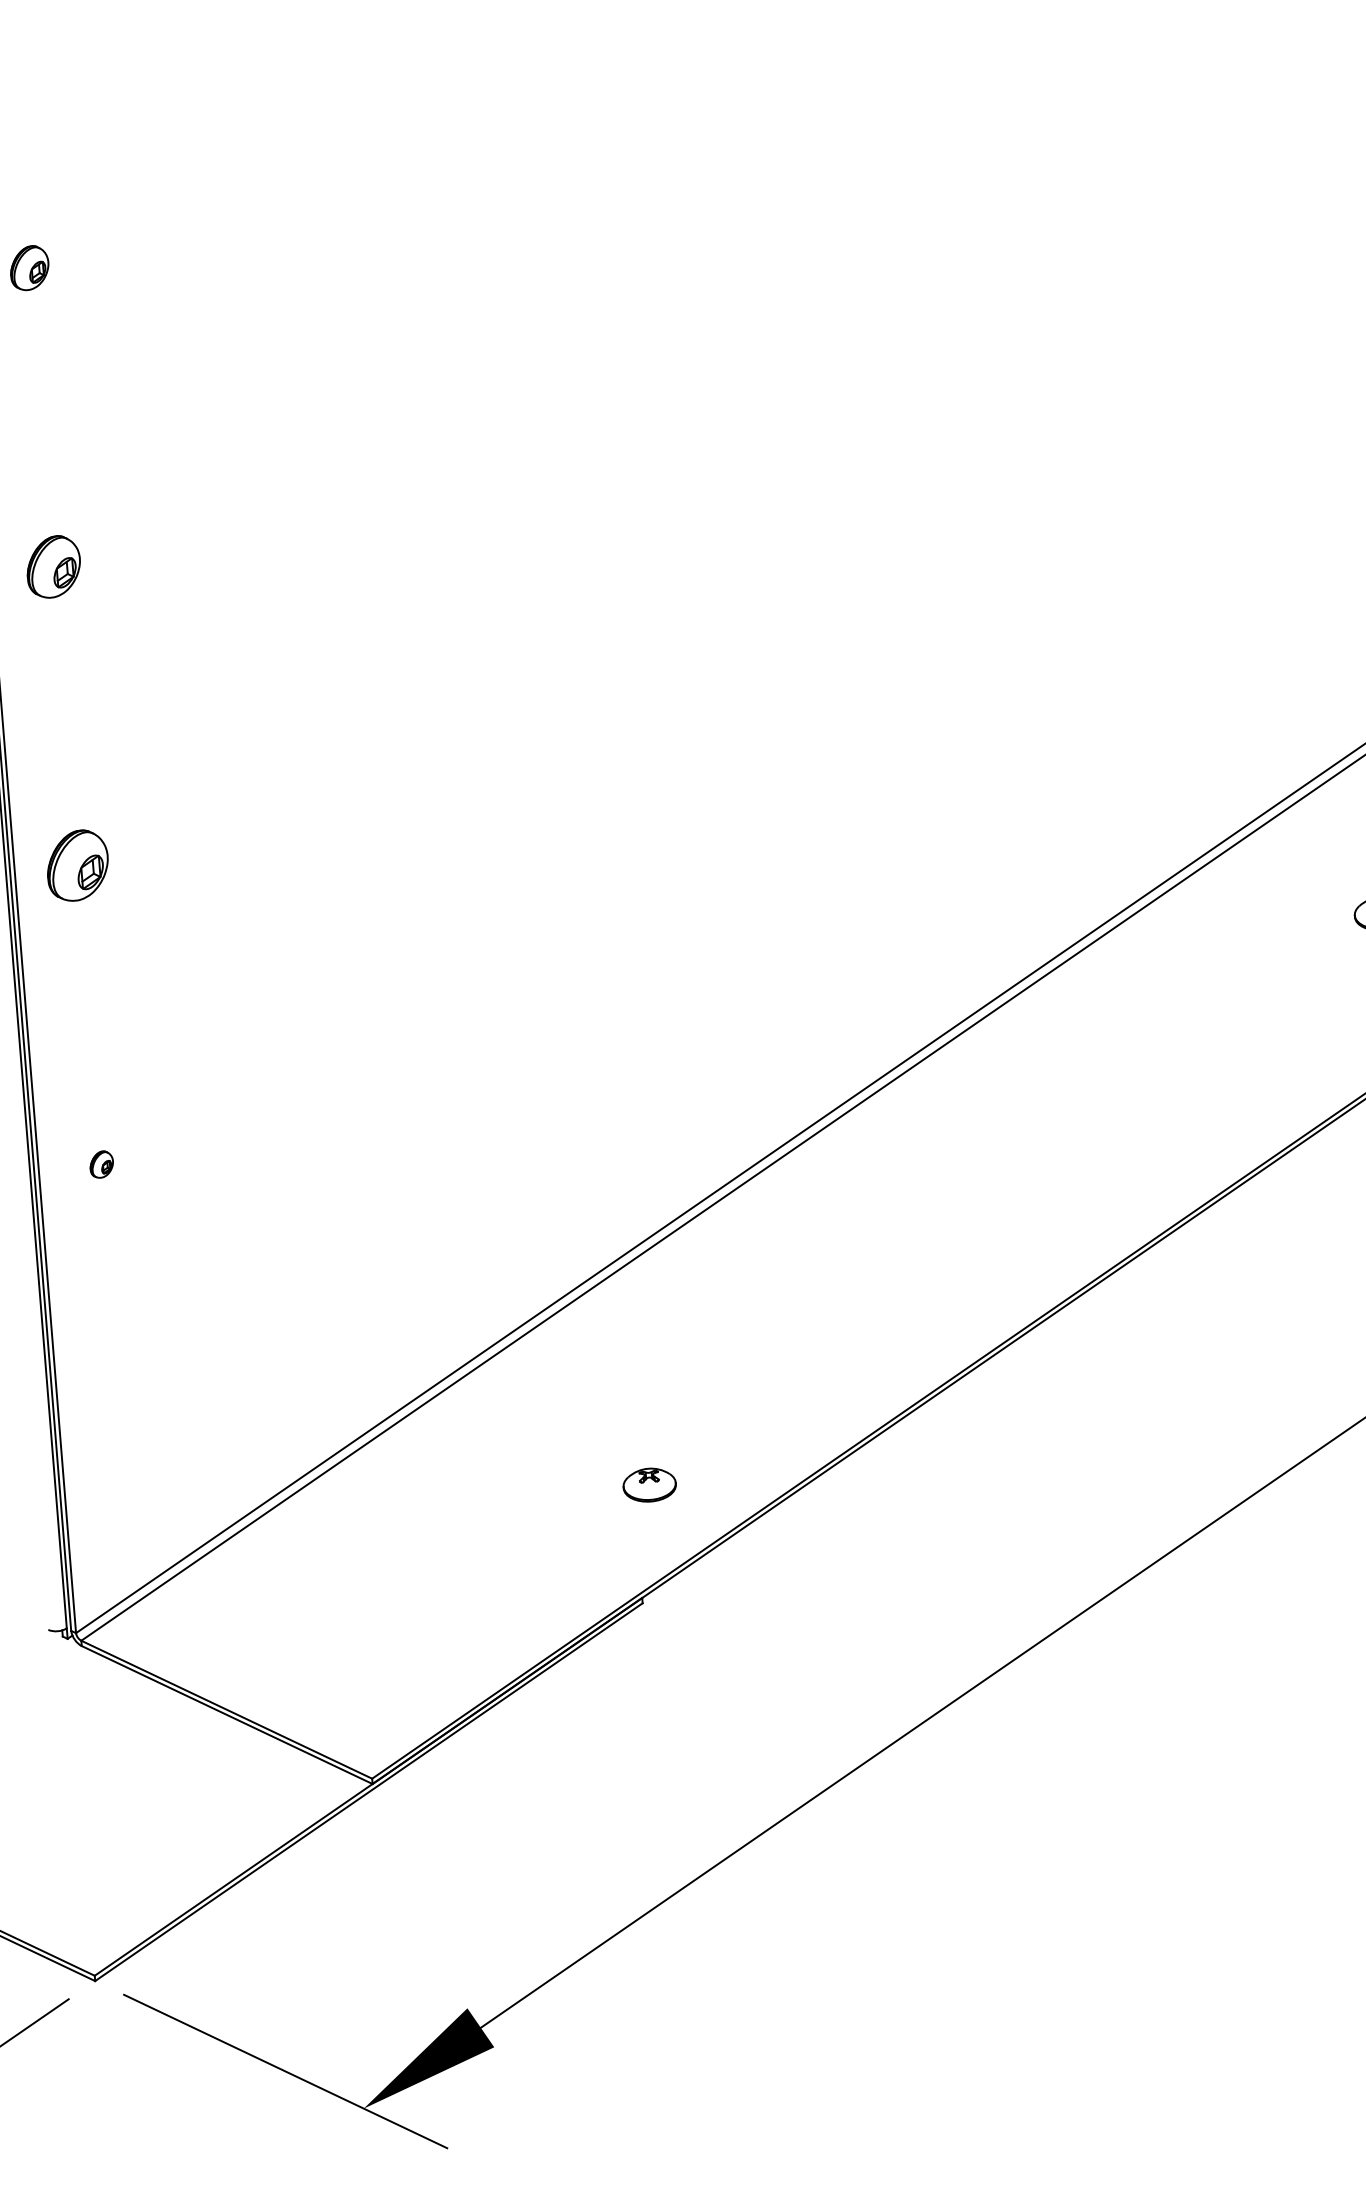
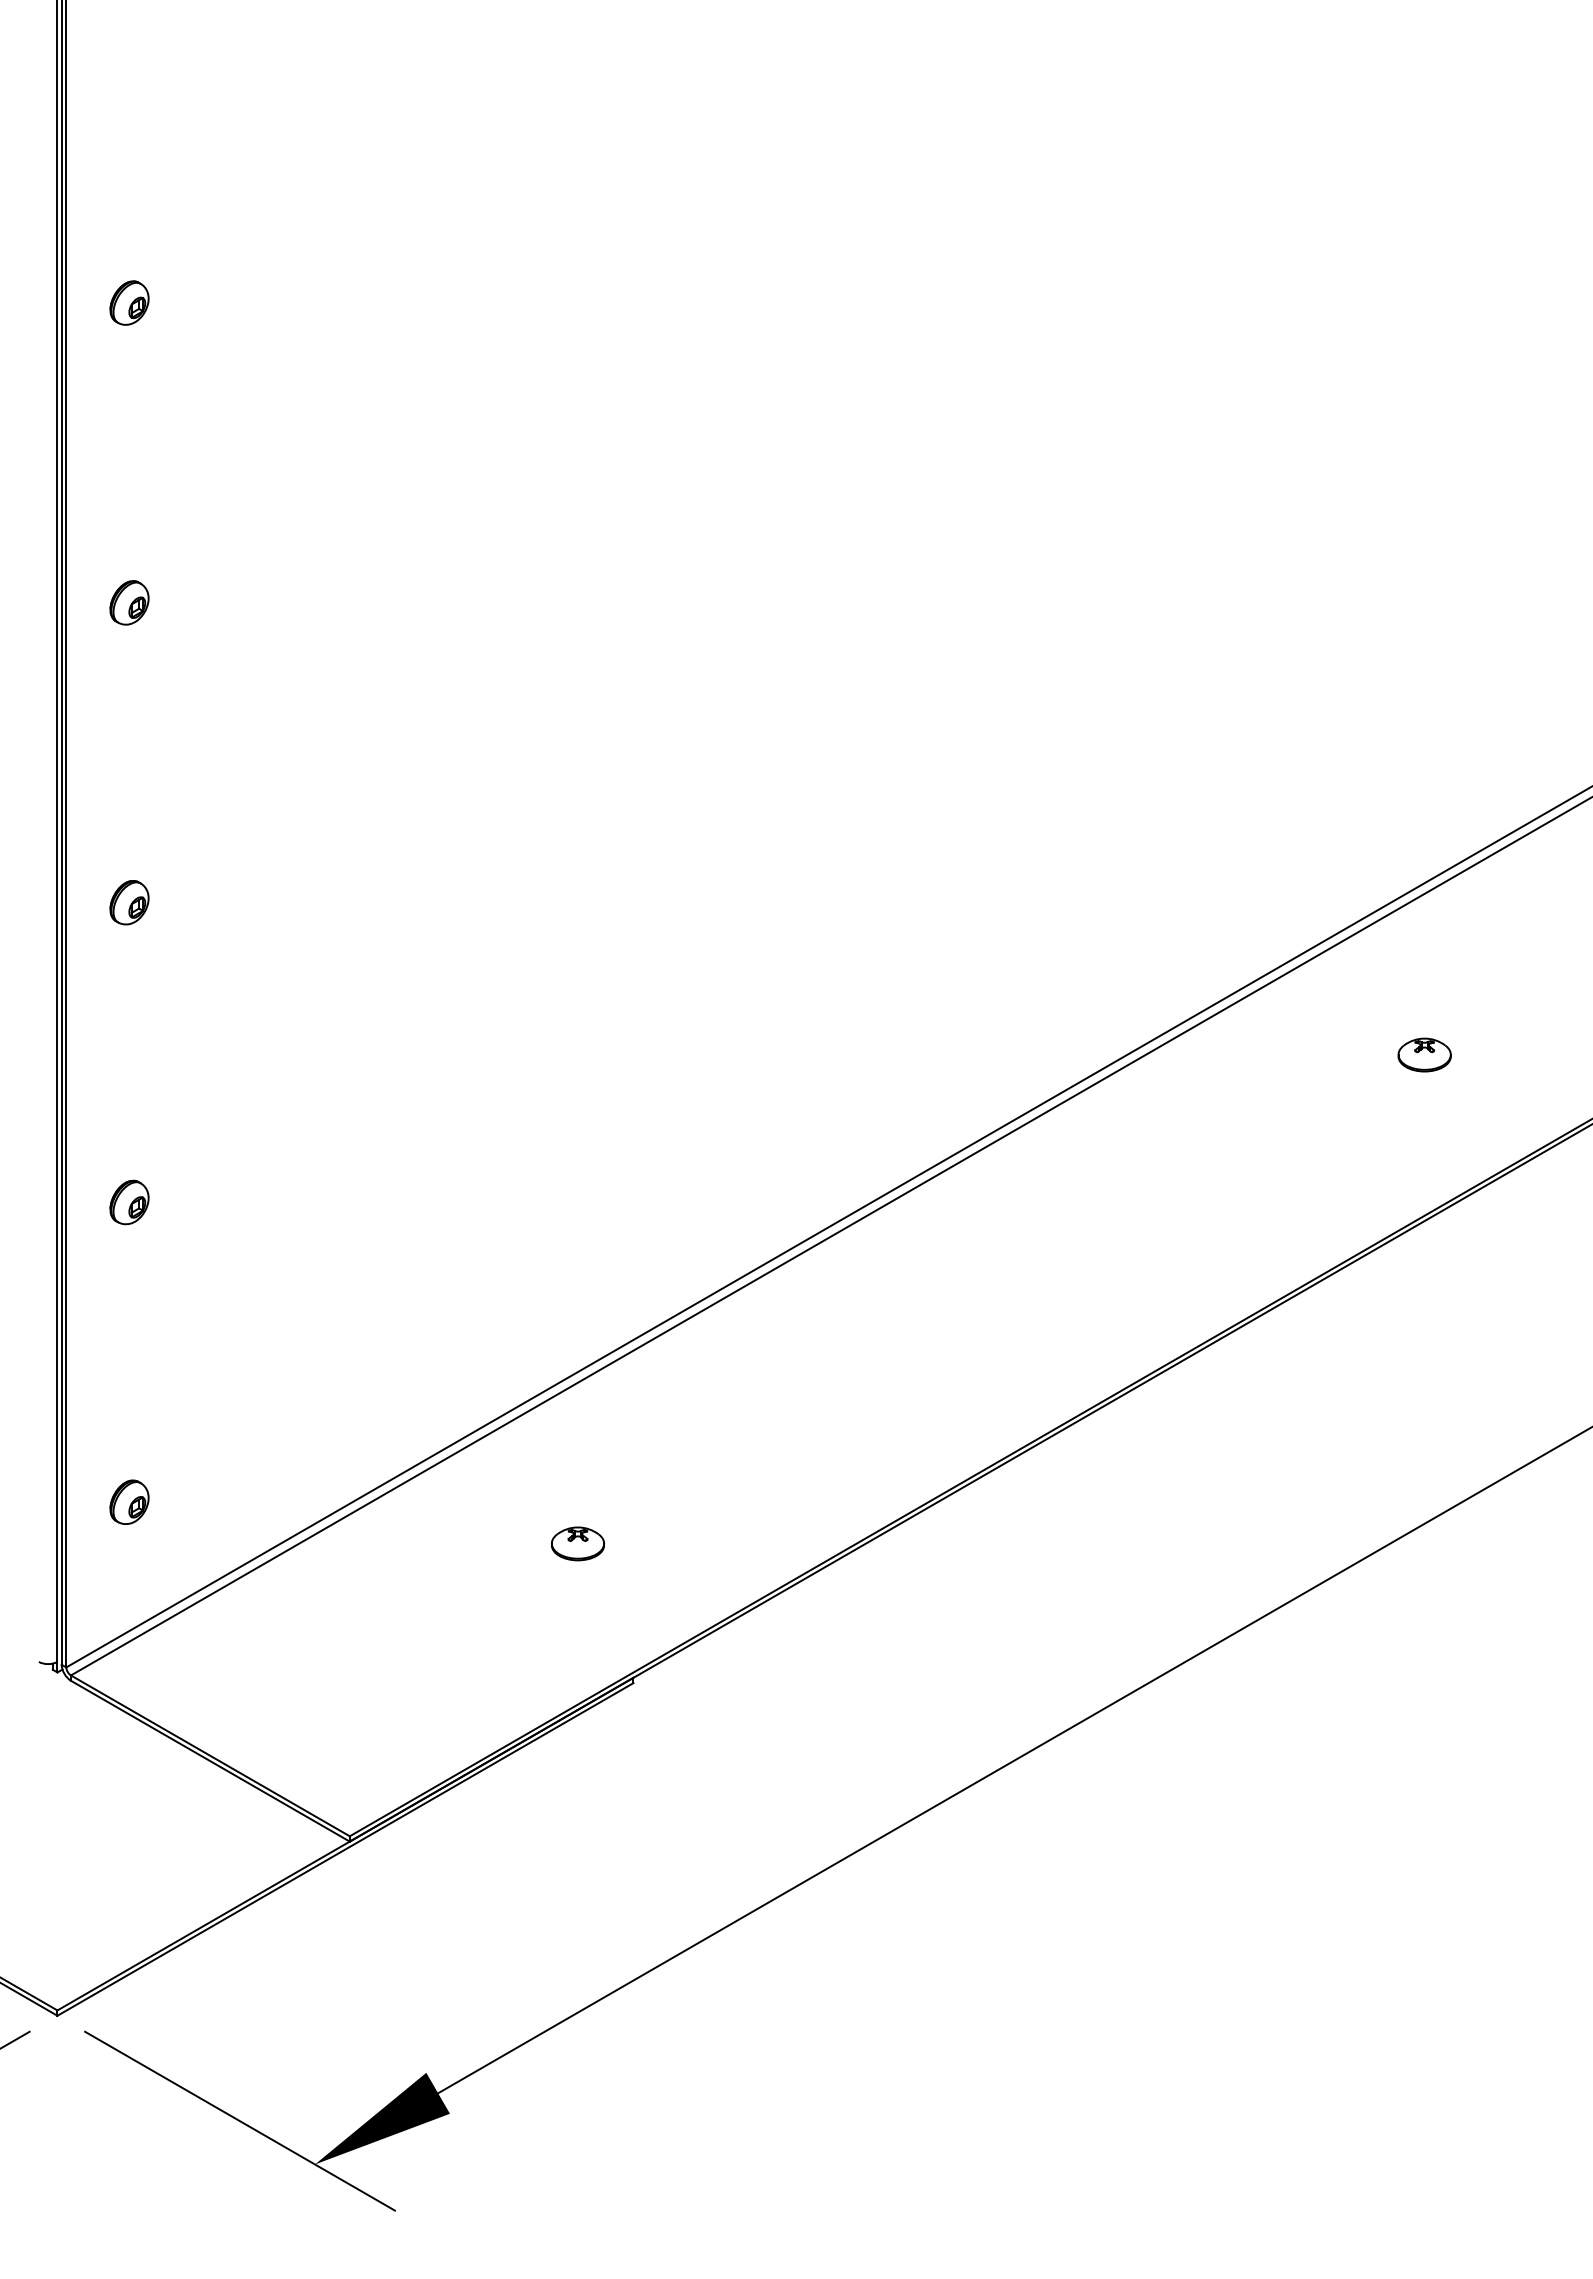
part: (53, 566) -> (129, 602), size x0.71
part: (77, 865) -> (129, 902), size x0.62
part: (101, 1164) -> (129, 1202), size x1.67
part: (125, 1462) -> (129, 1501), added
part: (649, 1484) -> (577, 1543), moved

